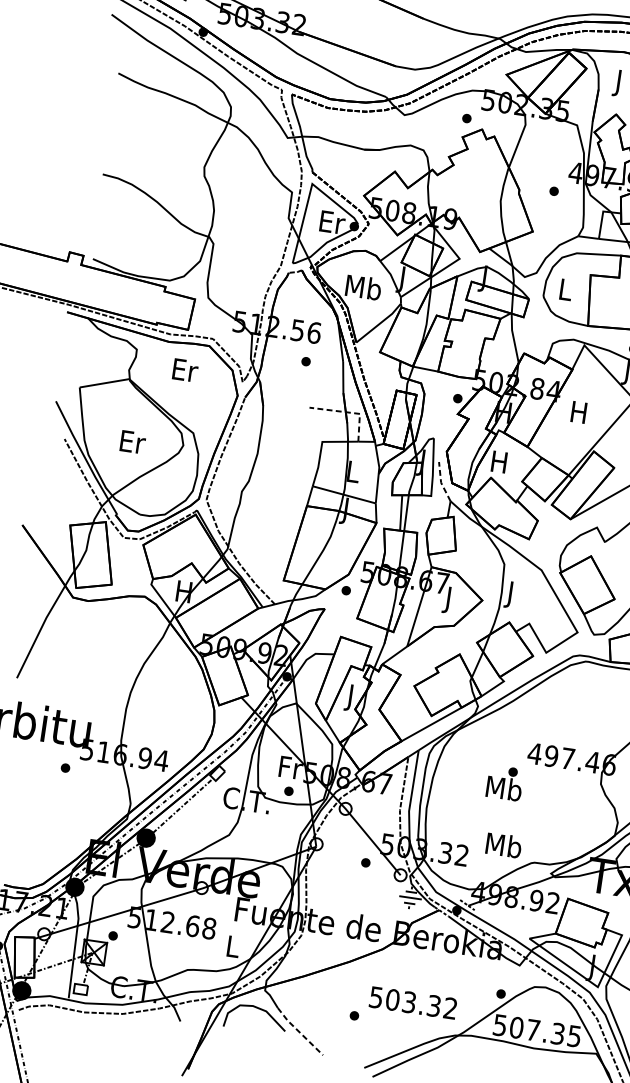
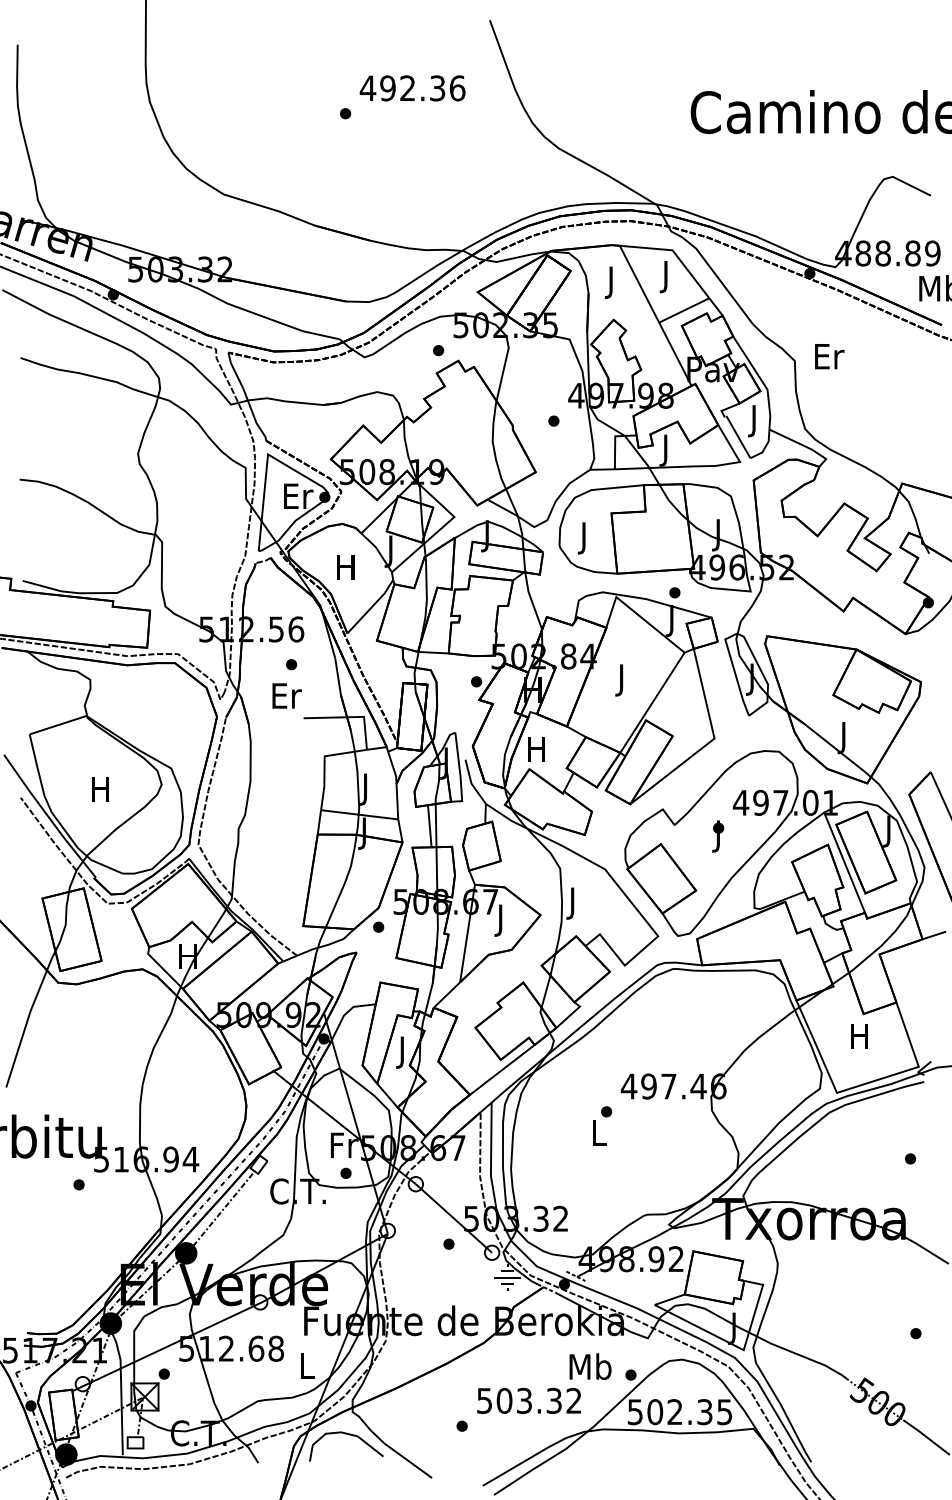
text: (363, 287) -> (346, 567), Mb -> H
text: (565, 292) -> (584, 538), L -> J
text: (185, 369) -> (286, 695), moved
line: (349, 412) -> (351, 717), dashed -> solid
text: (578, 415) -> (621, 680), H -> J
text: (132, 442) -> (101, 789), Er -> H
text: (353, 474) -> (366, 789), L -> J
line: (441, 482) -> (471, 783), dashed -> solid
text: (503, 788) -> (598, 1132), Mb -> L
text: (503, 845) -> (590, 1366), moved
text: (532, 1029) -> (674, 1411), 507.35 -> 502.35
line: (298, 1031) -> (399, 1454), dashed -> solid

